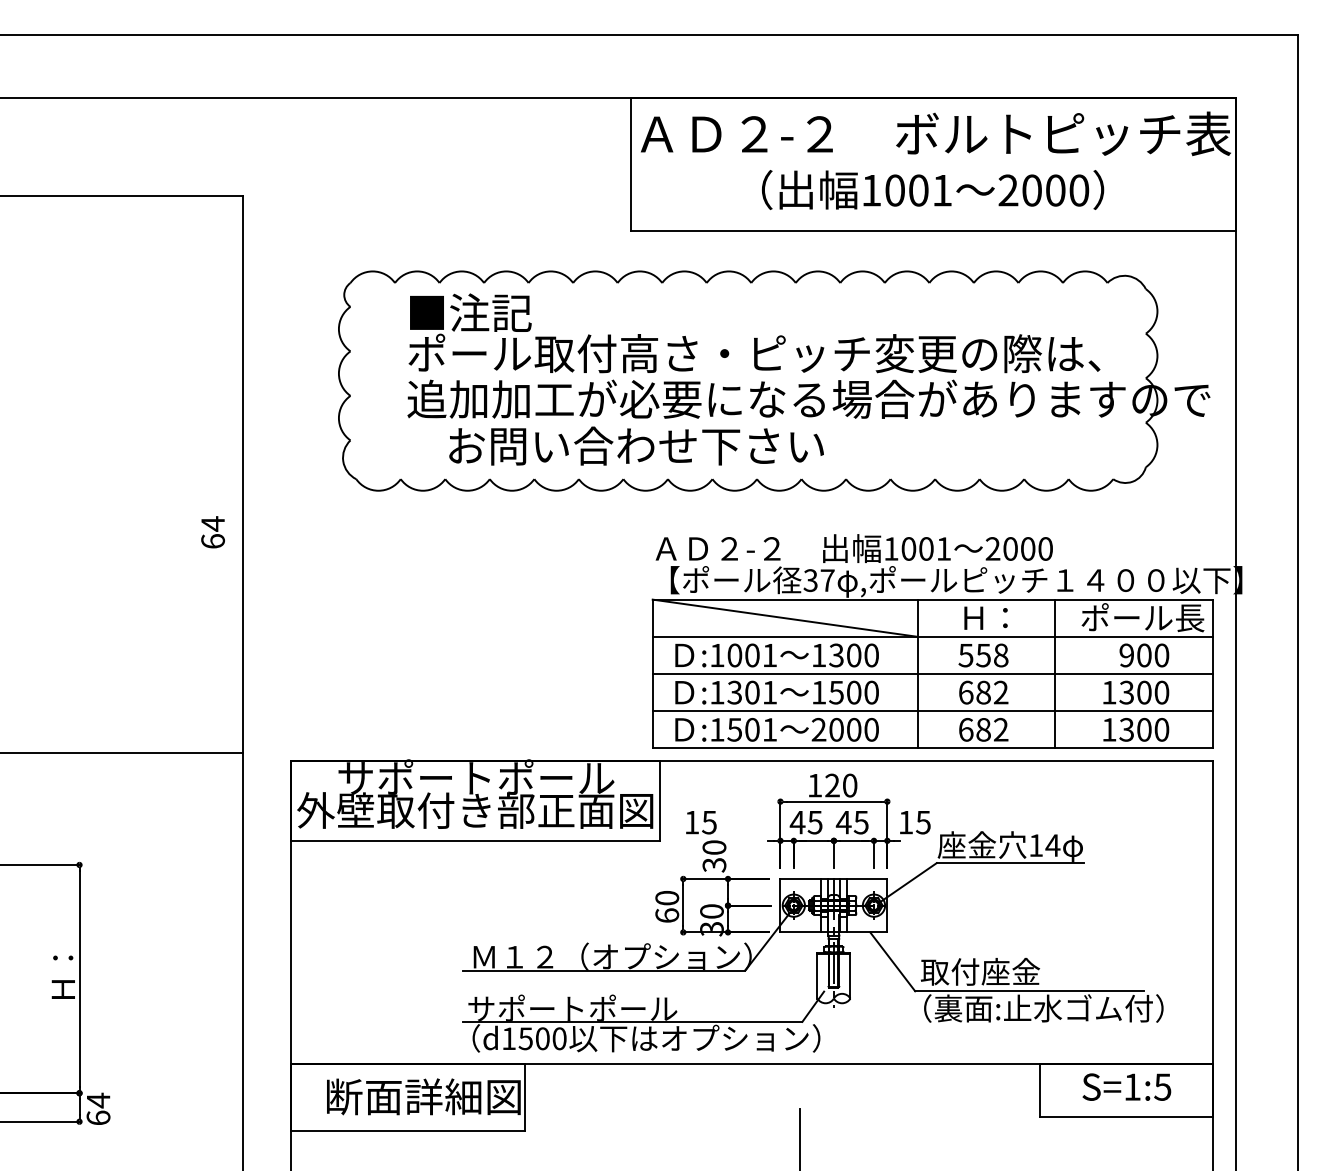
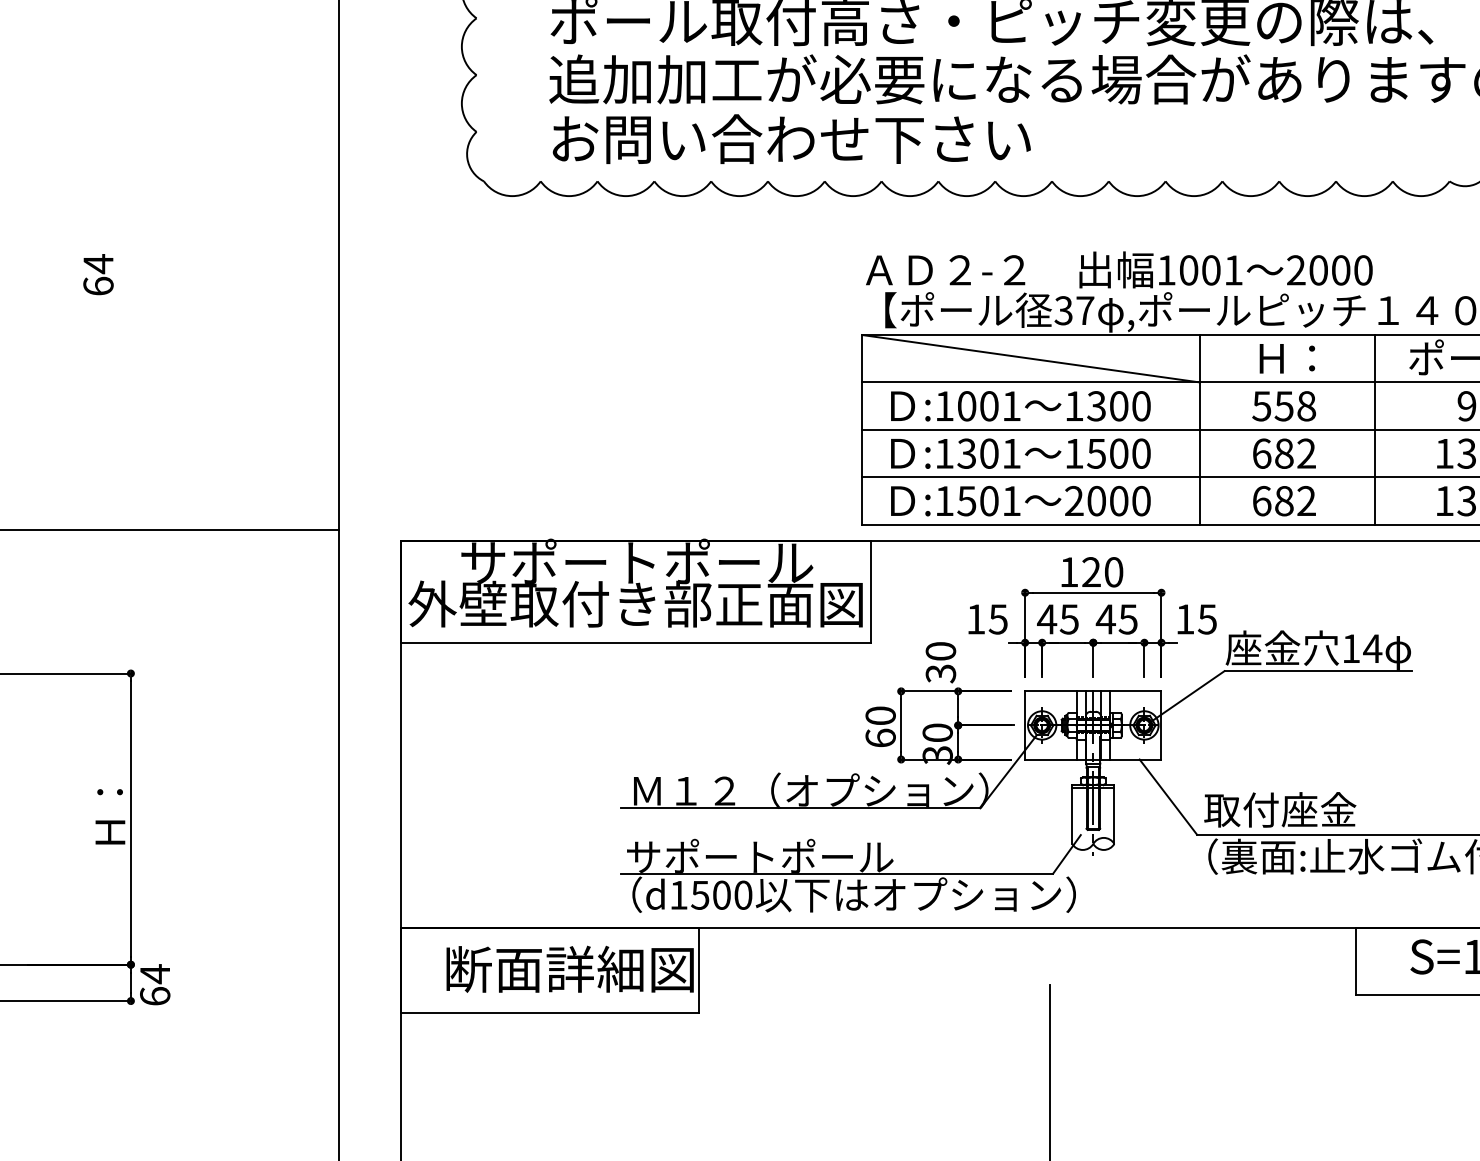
text: (636, 445) -> (791, 138), moved
text: (212, 532) -> (97, 274), moved
text: (701, 822) -> (988, 619), moved

